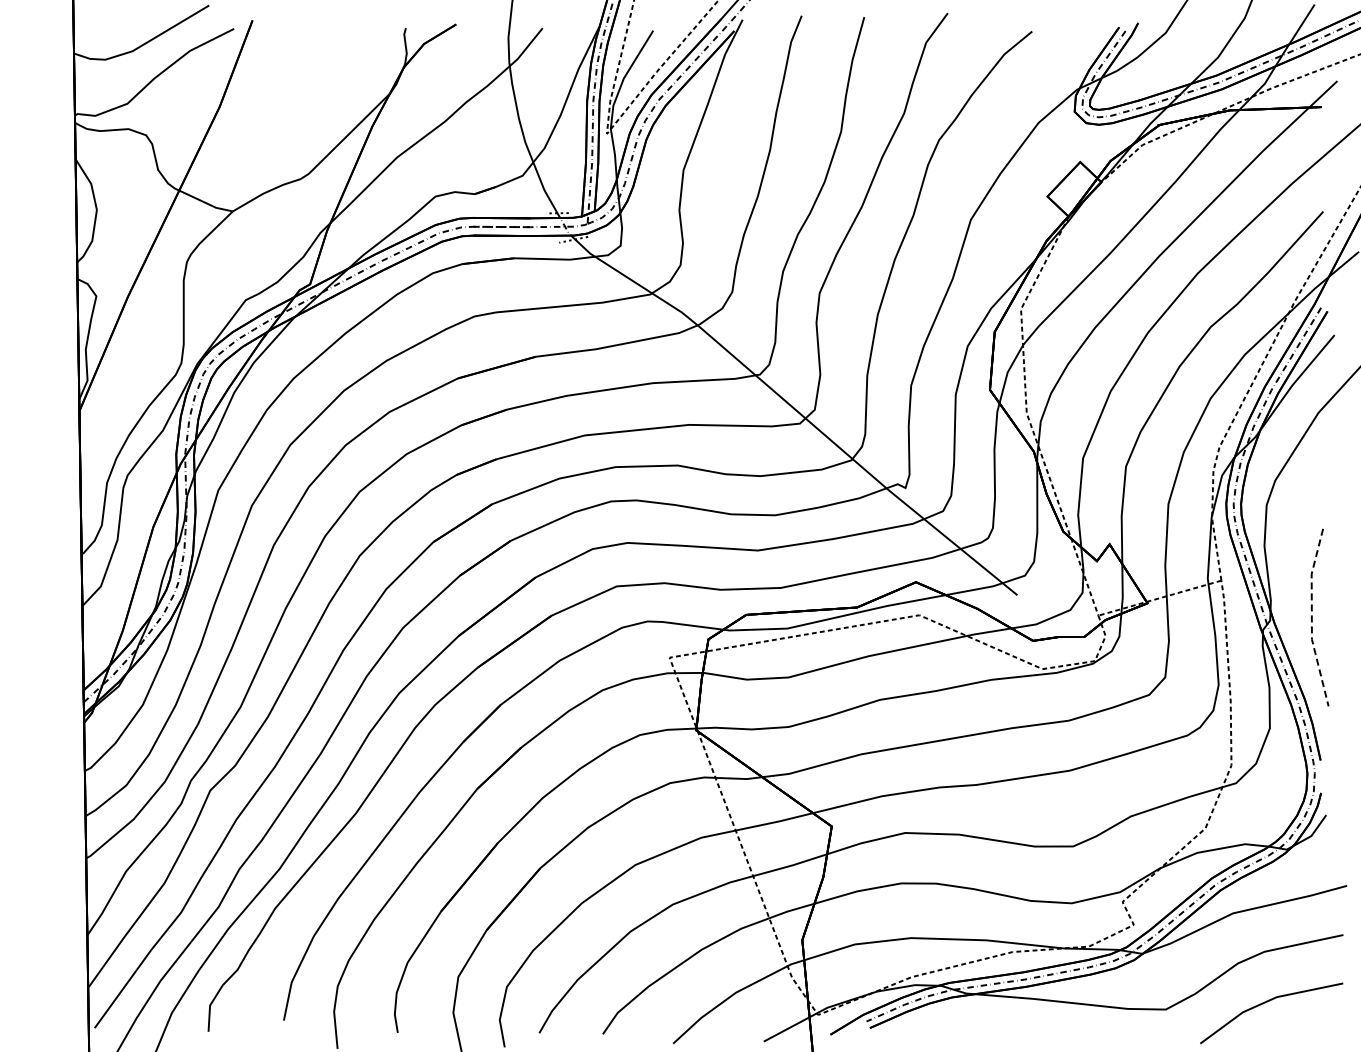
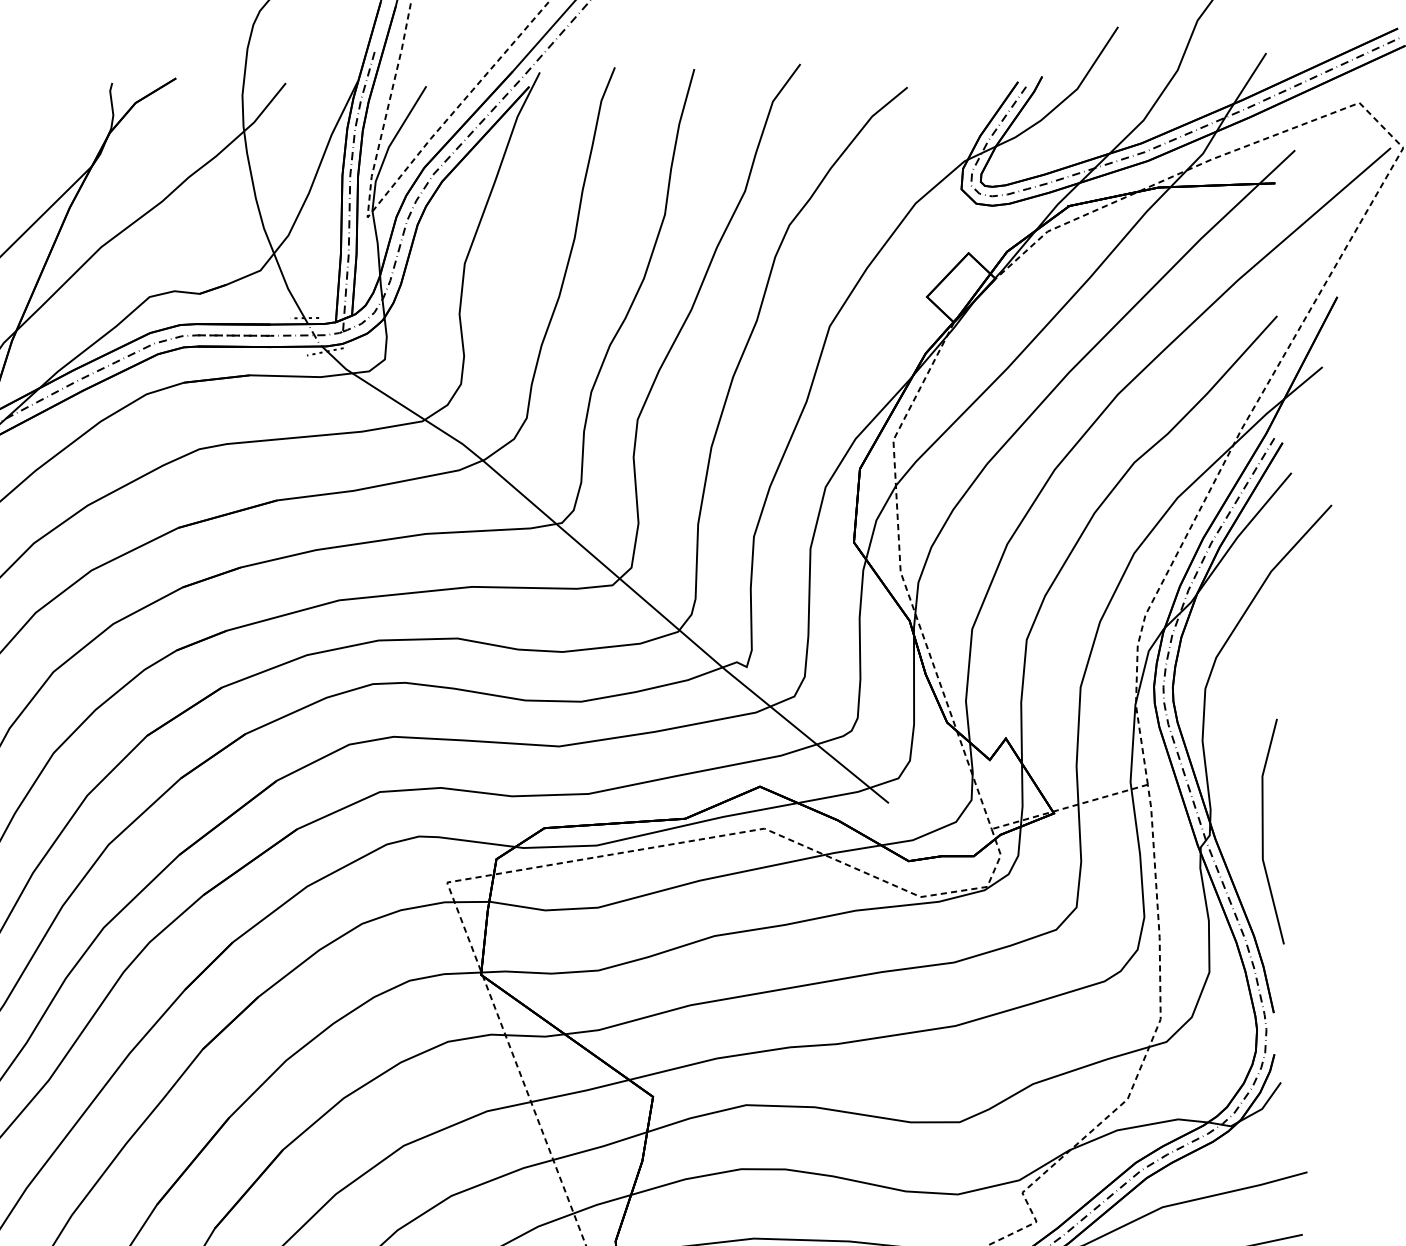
line: (1311, 617) -> (1262, 831), dashed -> solid

